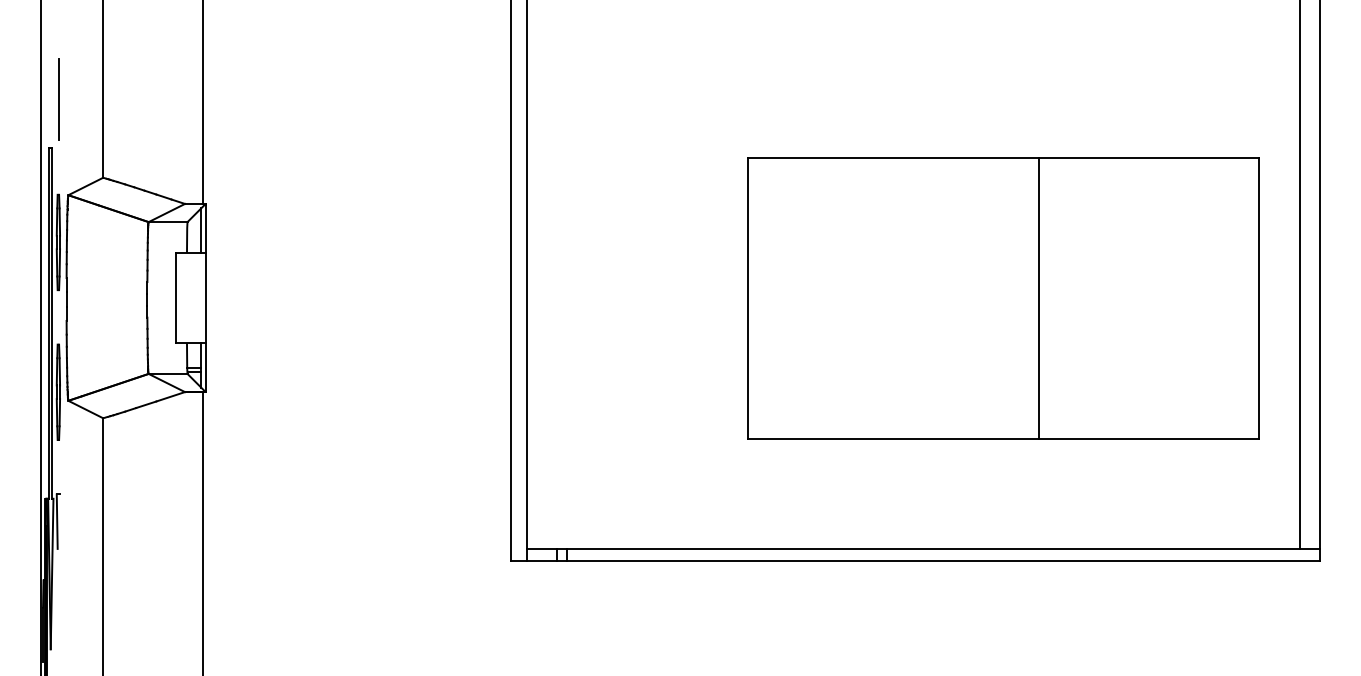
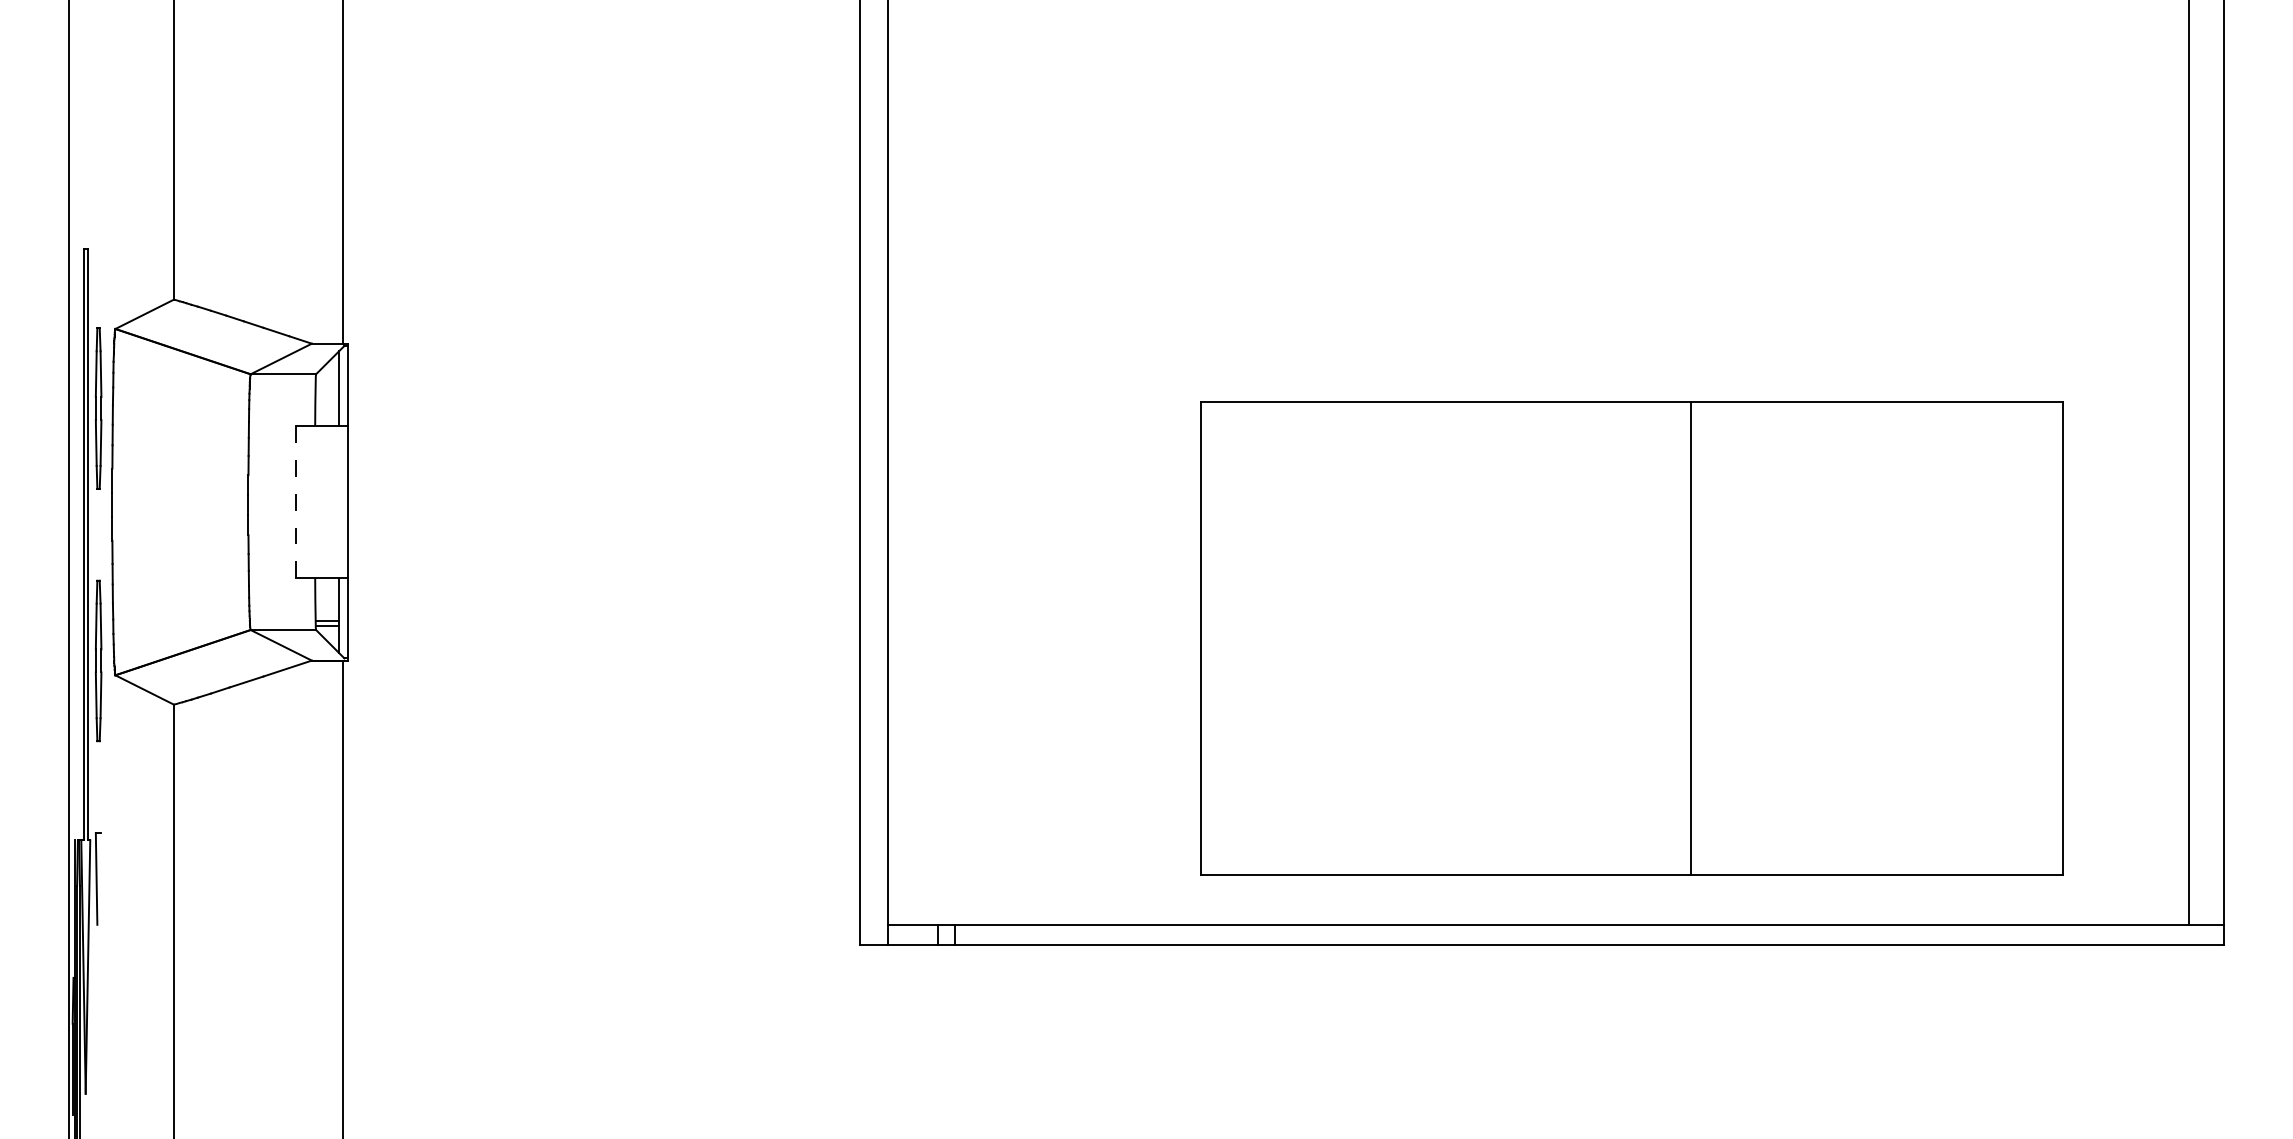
line: (58, 99) -> (98, 167), removed
line: (175, 298) -> (295, 502), solid -> dashed
part: (1003, 298) -> (1631, 639), moved

